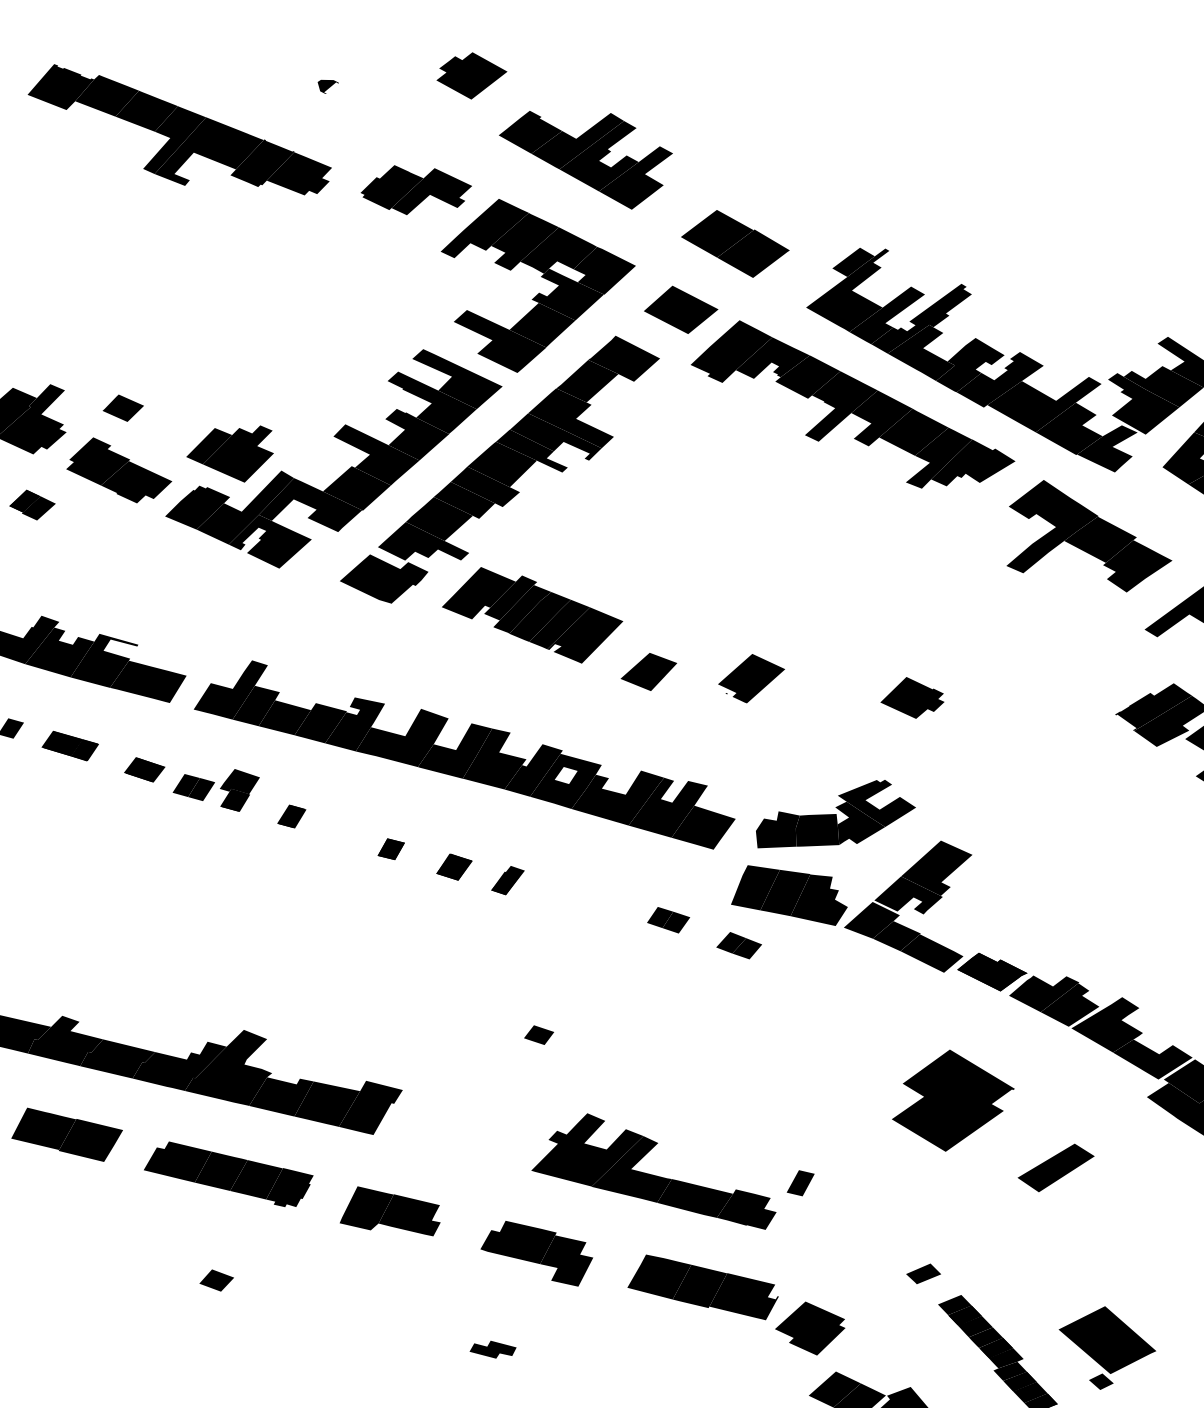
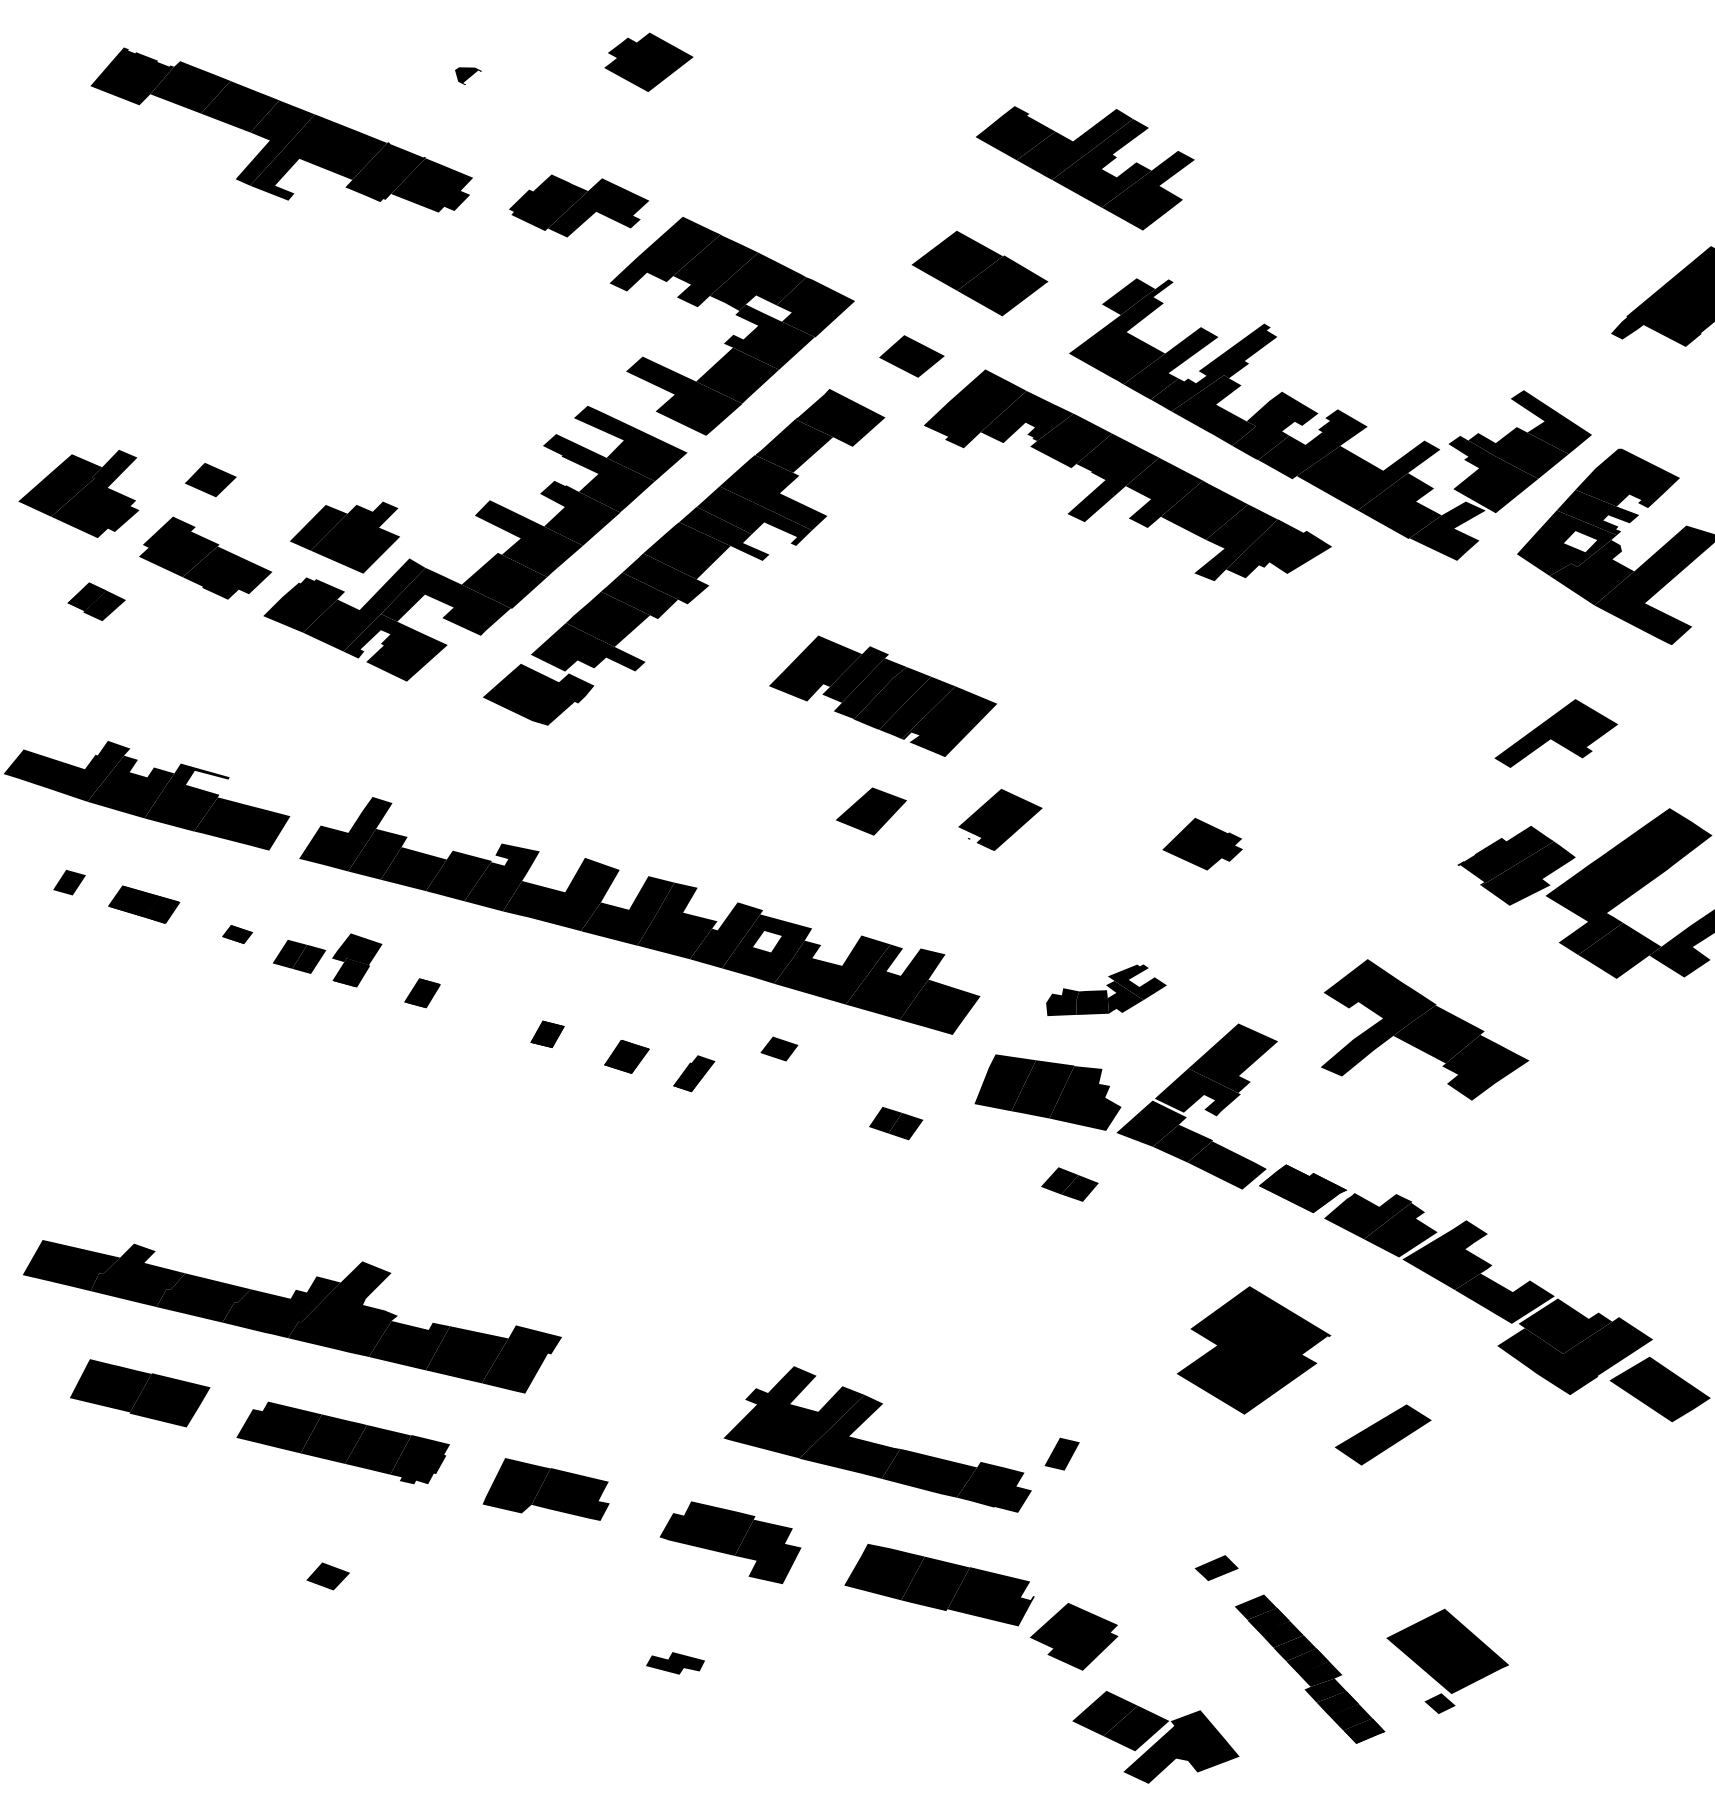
part: (586, 160) -> (1085, 168), moved
part: (680, 309) -> (911, 356), size x0.7
part: (1089, 535) -> (1425, 1029), moved
part: (532, 614) -> (882, 695), moved
part: (144, 769) -> (237, 934), size x0.6
part: (835, 814) -> (1106, 990), size x0.6
part: (738, 945) -> (1069, 1184), moved
part: (539, 1034) -> (779, 1048), moved

